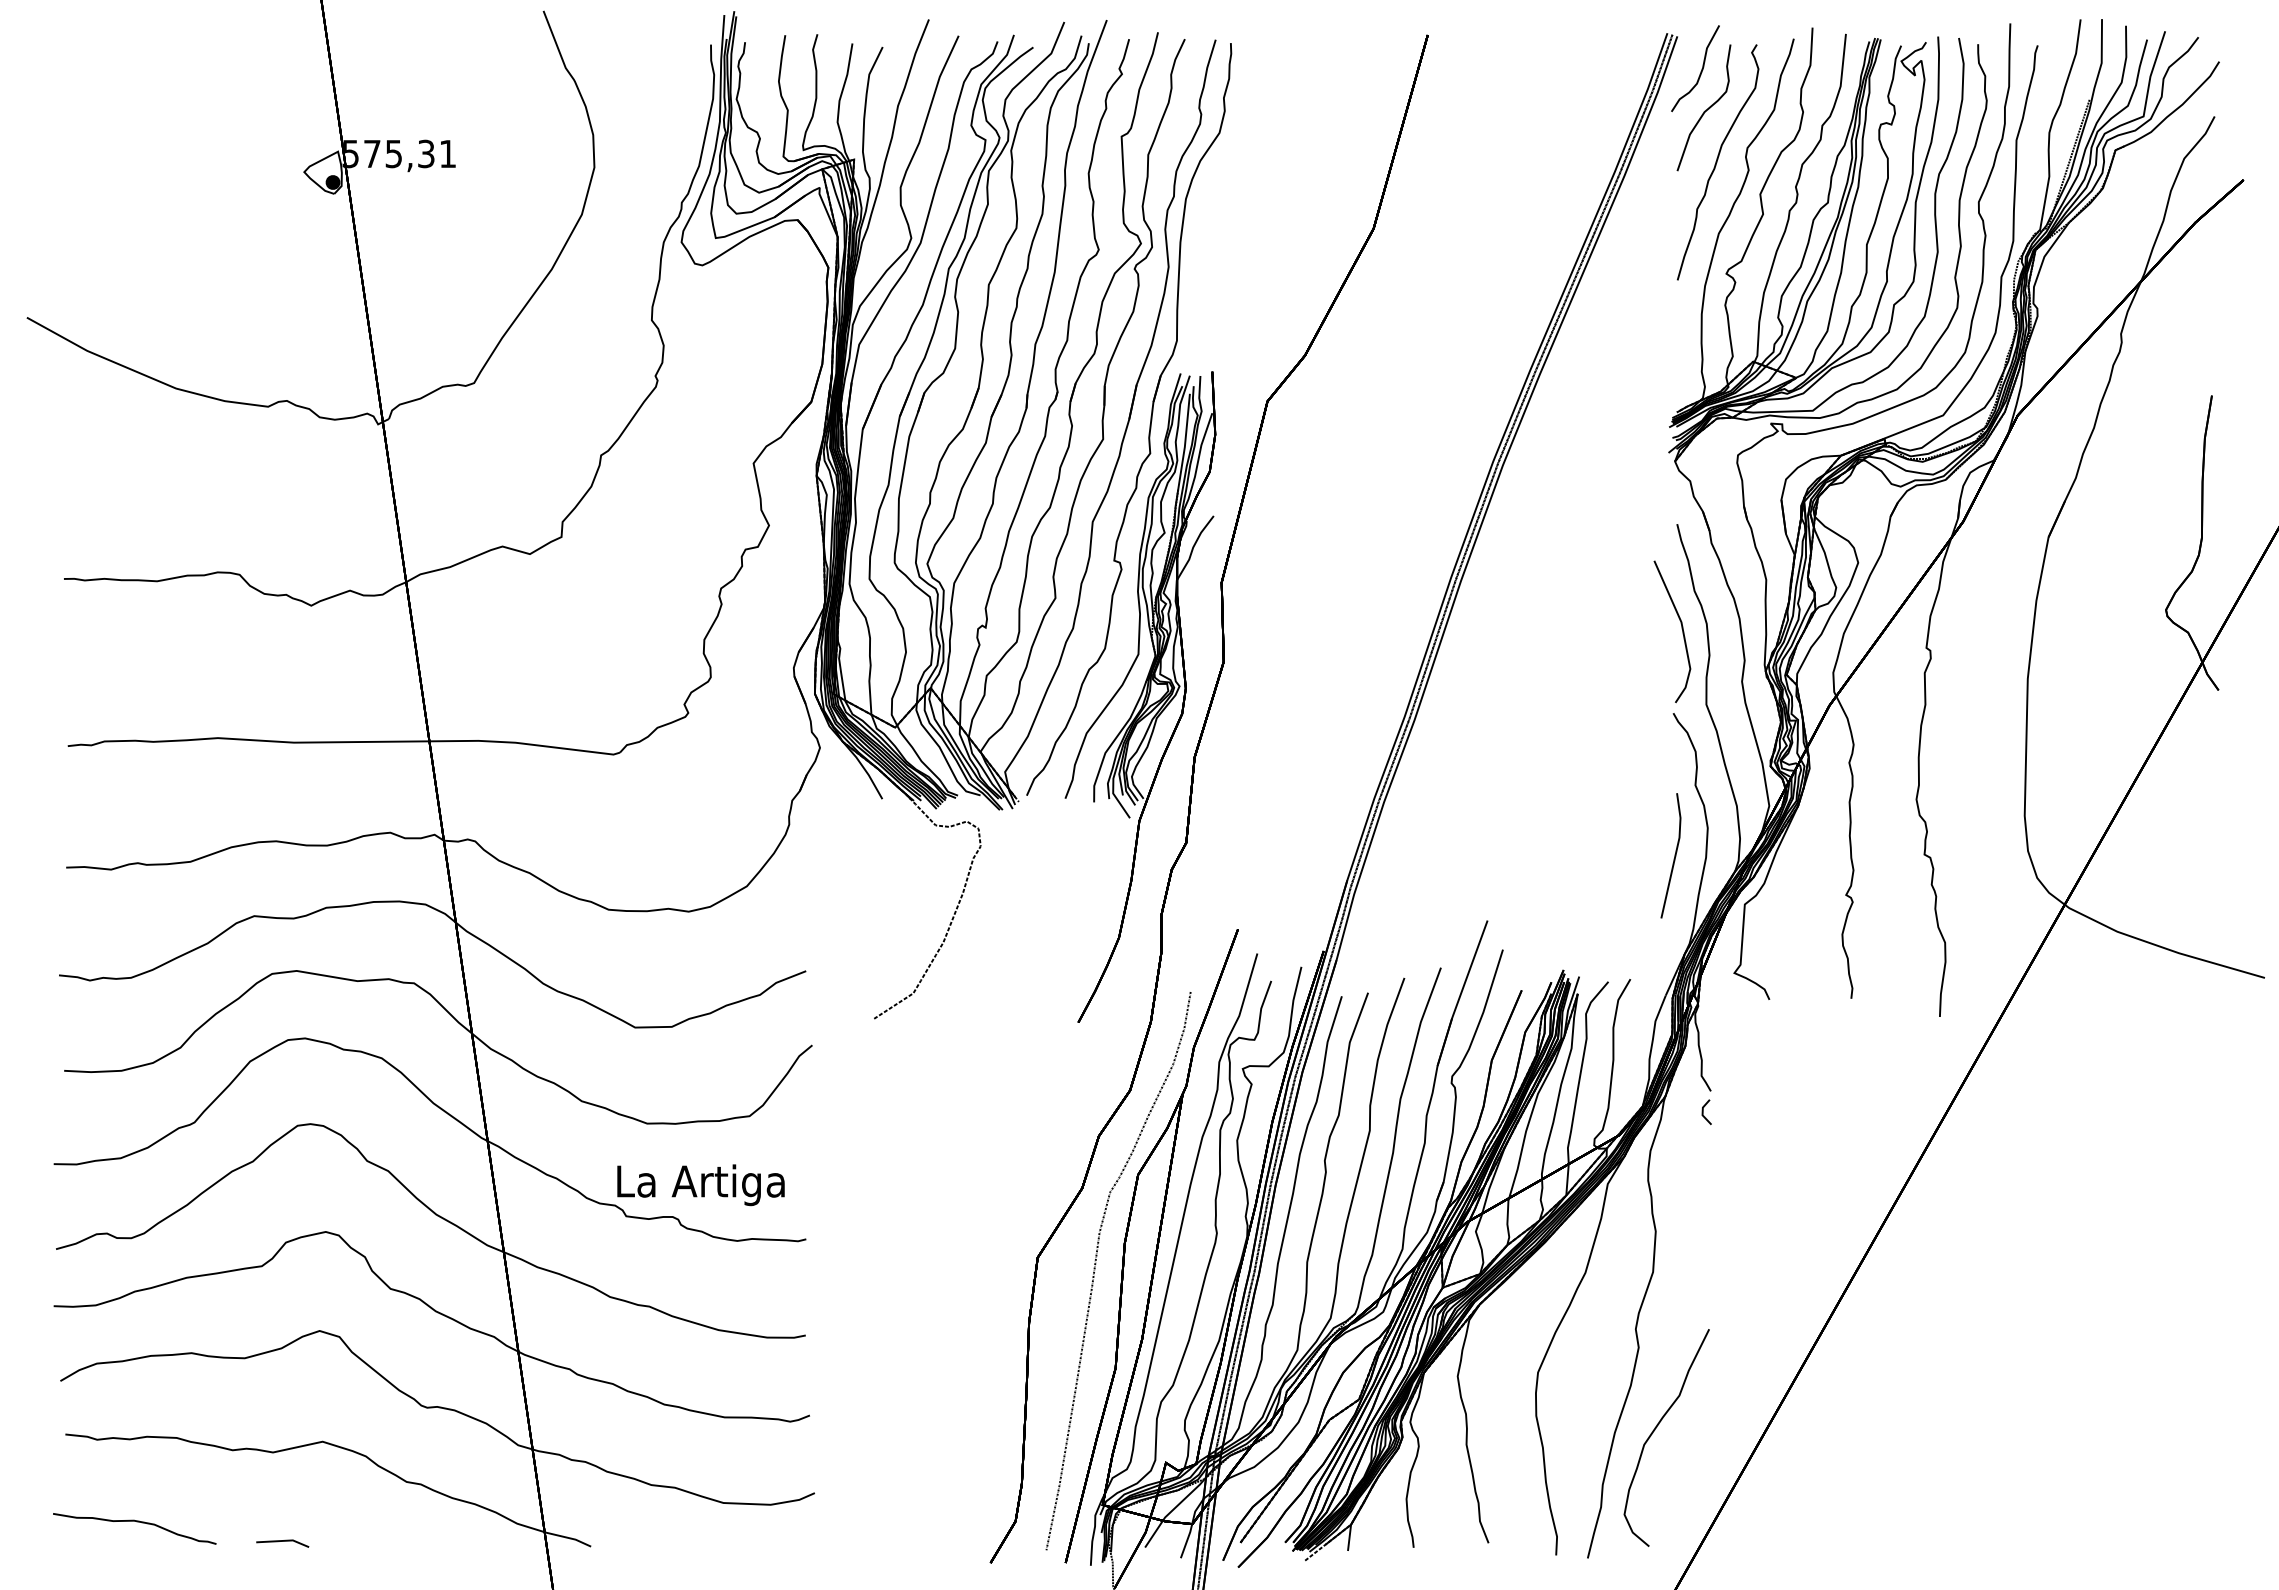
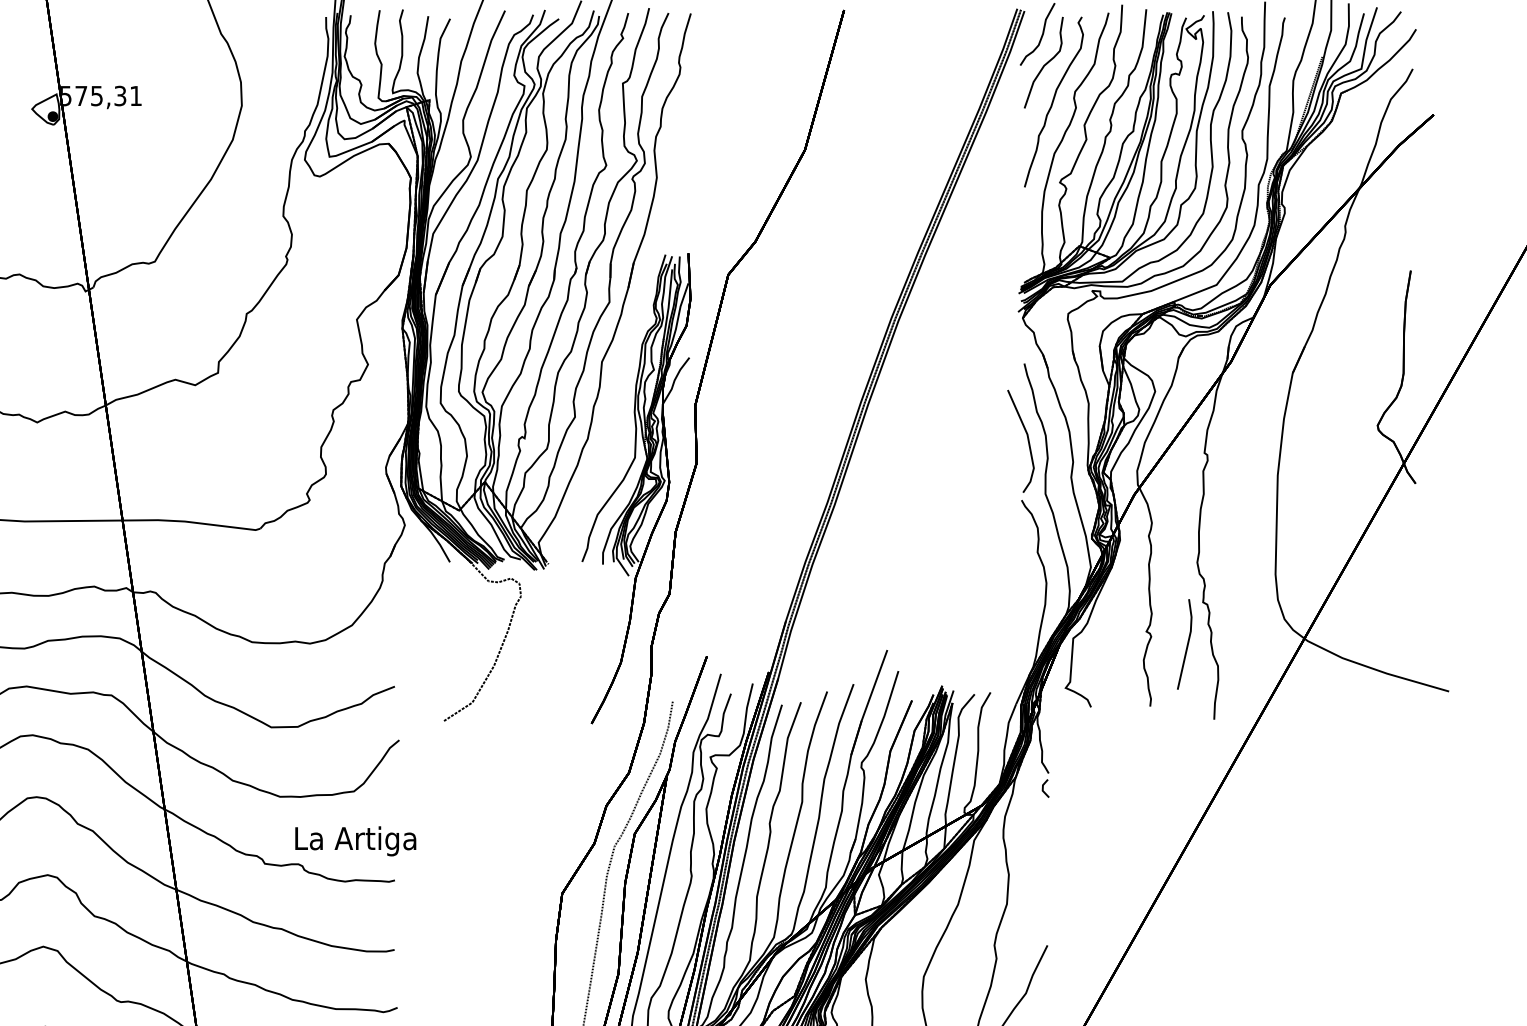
part: (1149, 424) -> (643, 291), removed
part: (1670, 855) -> (1184, 644), moved
text: (700, 1185) -> (355, 841), moved

